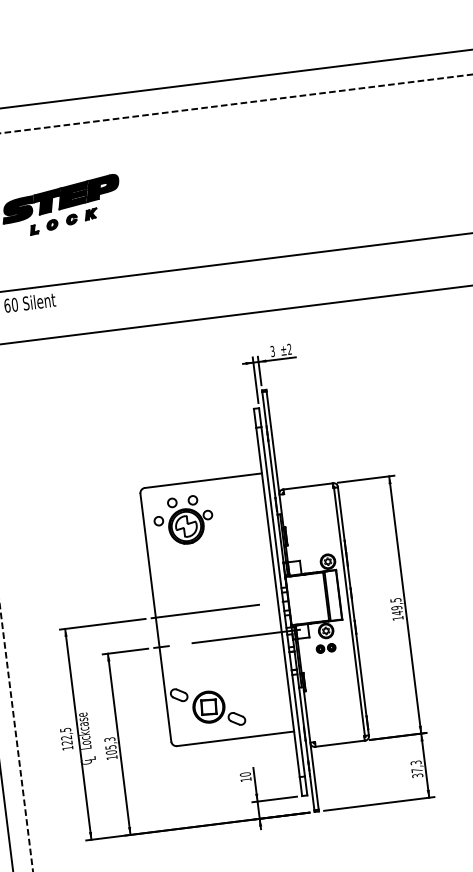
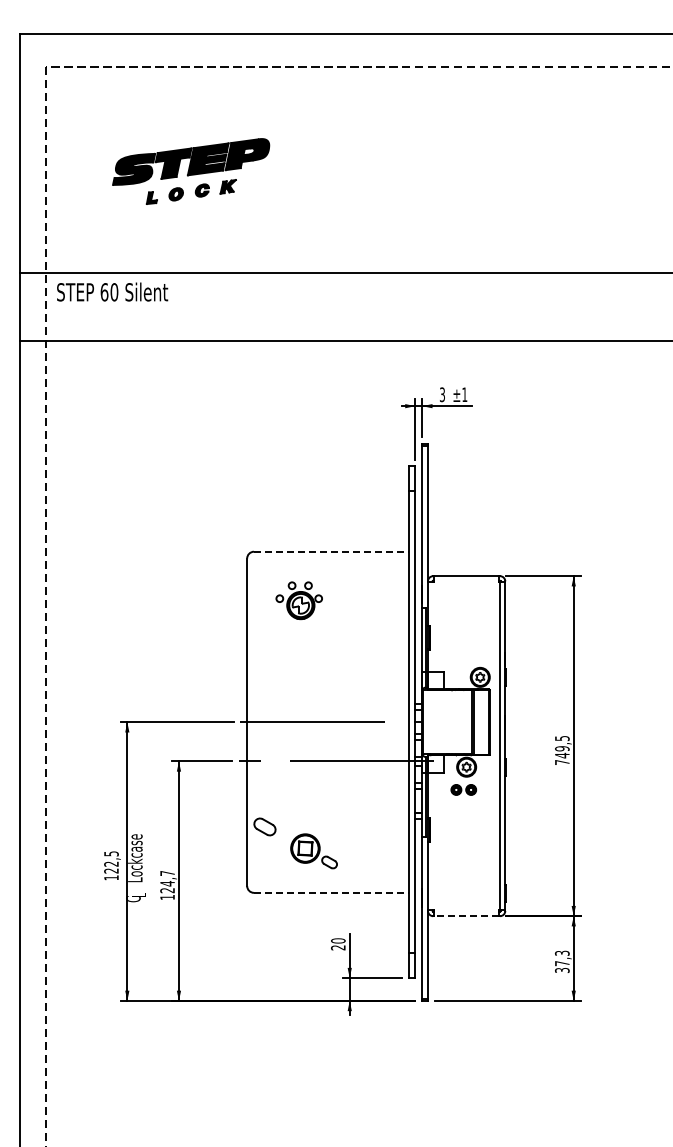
text: (289, 349) -> (464, 394), ±2 -> ±1
line: (203, 480) -> (331, 551), solid -> dashed
part: (183, 520) -> (299, 600), size x0.6
text: (398, 618) -> (562, 762), 149,5 -> 749,5
part: (218, 709) -> (313, 851), size x0.7
line: (235, 738) -> (331, 892), solid -> dashed
line: (340, 743) -> (466, 916), solid -> dashed
text: (110, 746) -> (167, 882), 105,3 -> 124,7
text: (246, 779) -> (338, 947), 10 -> 20

